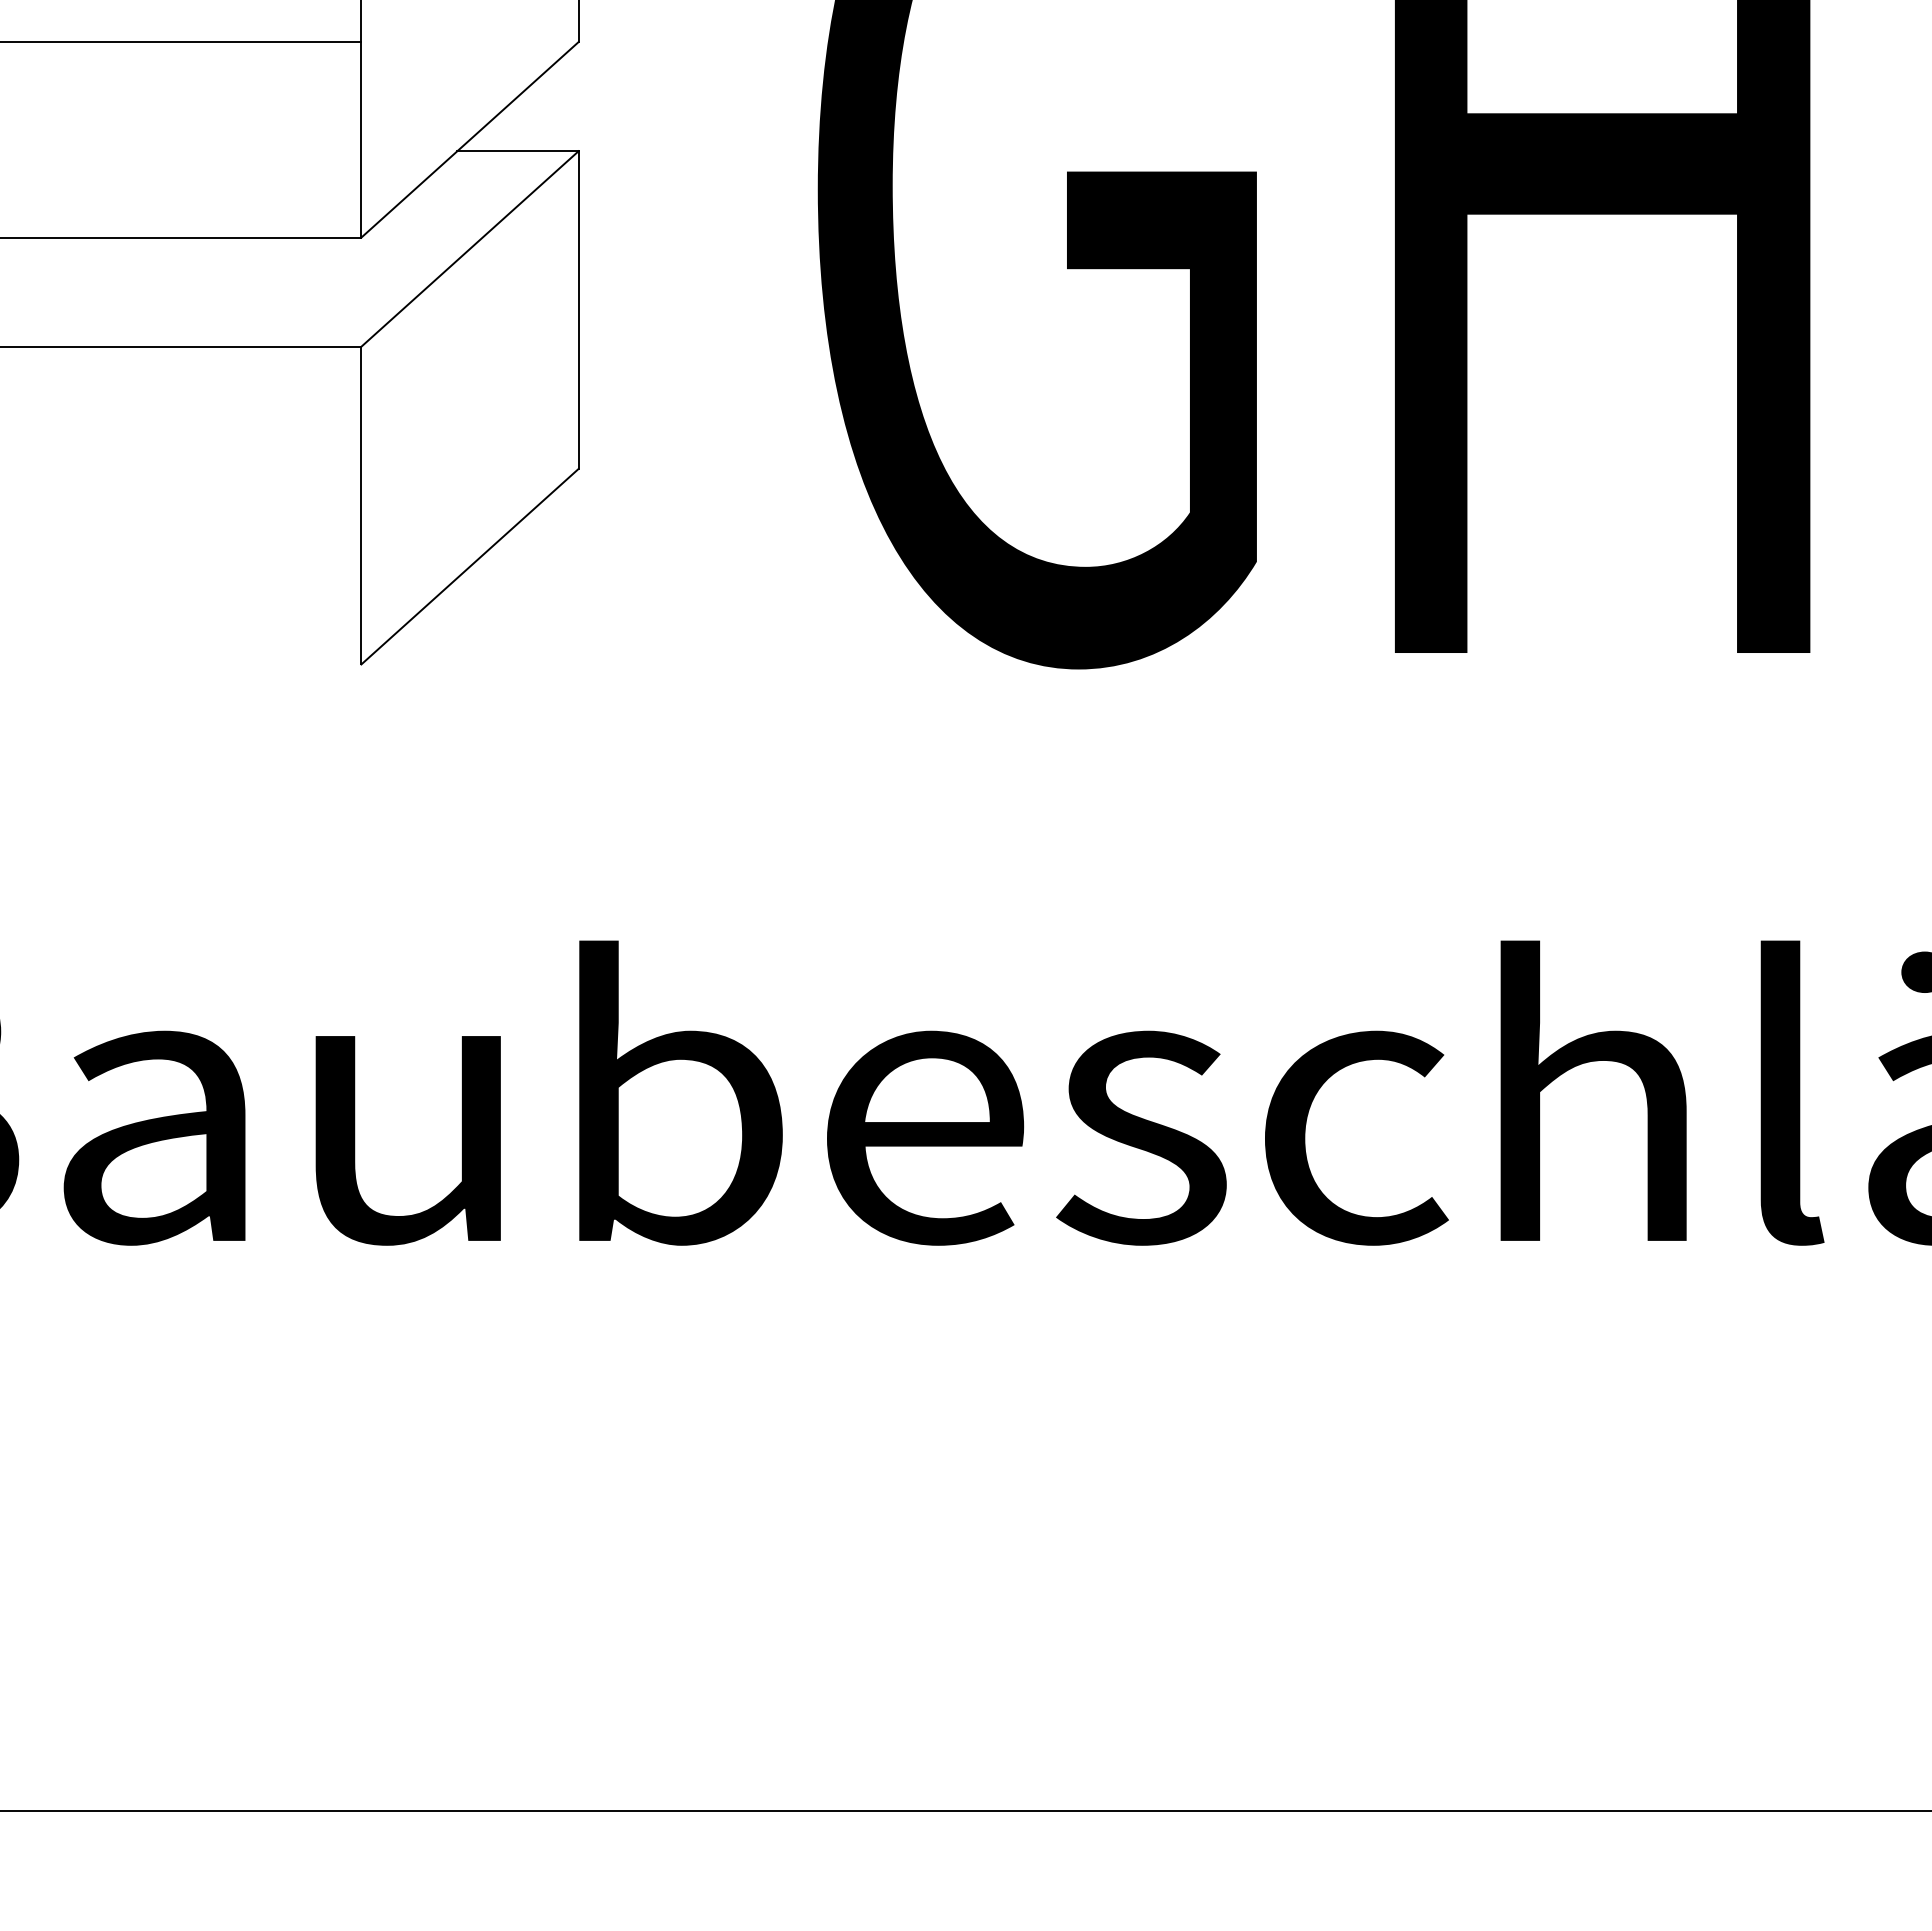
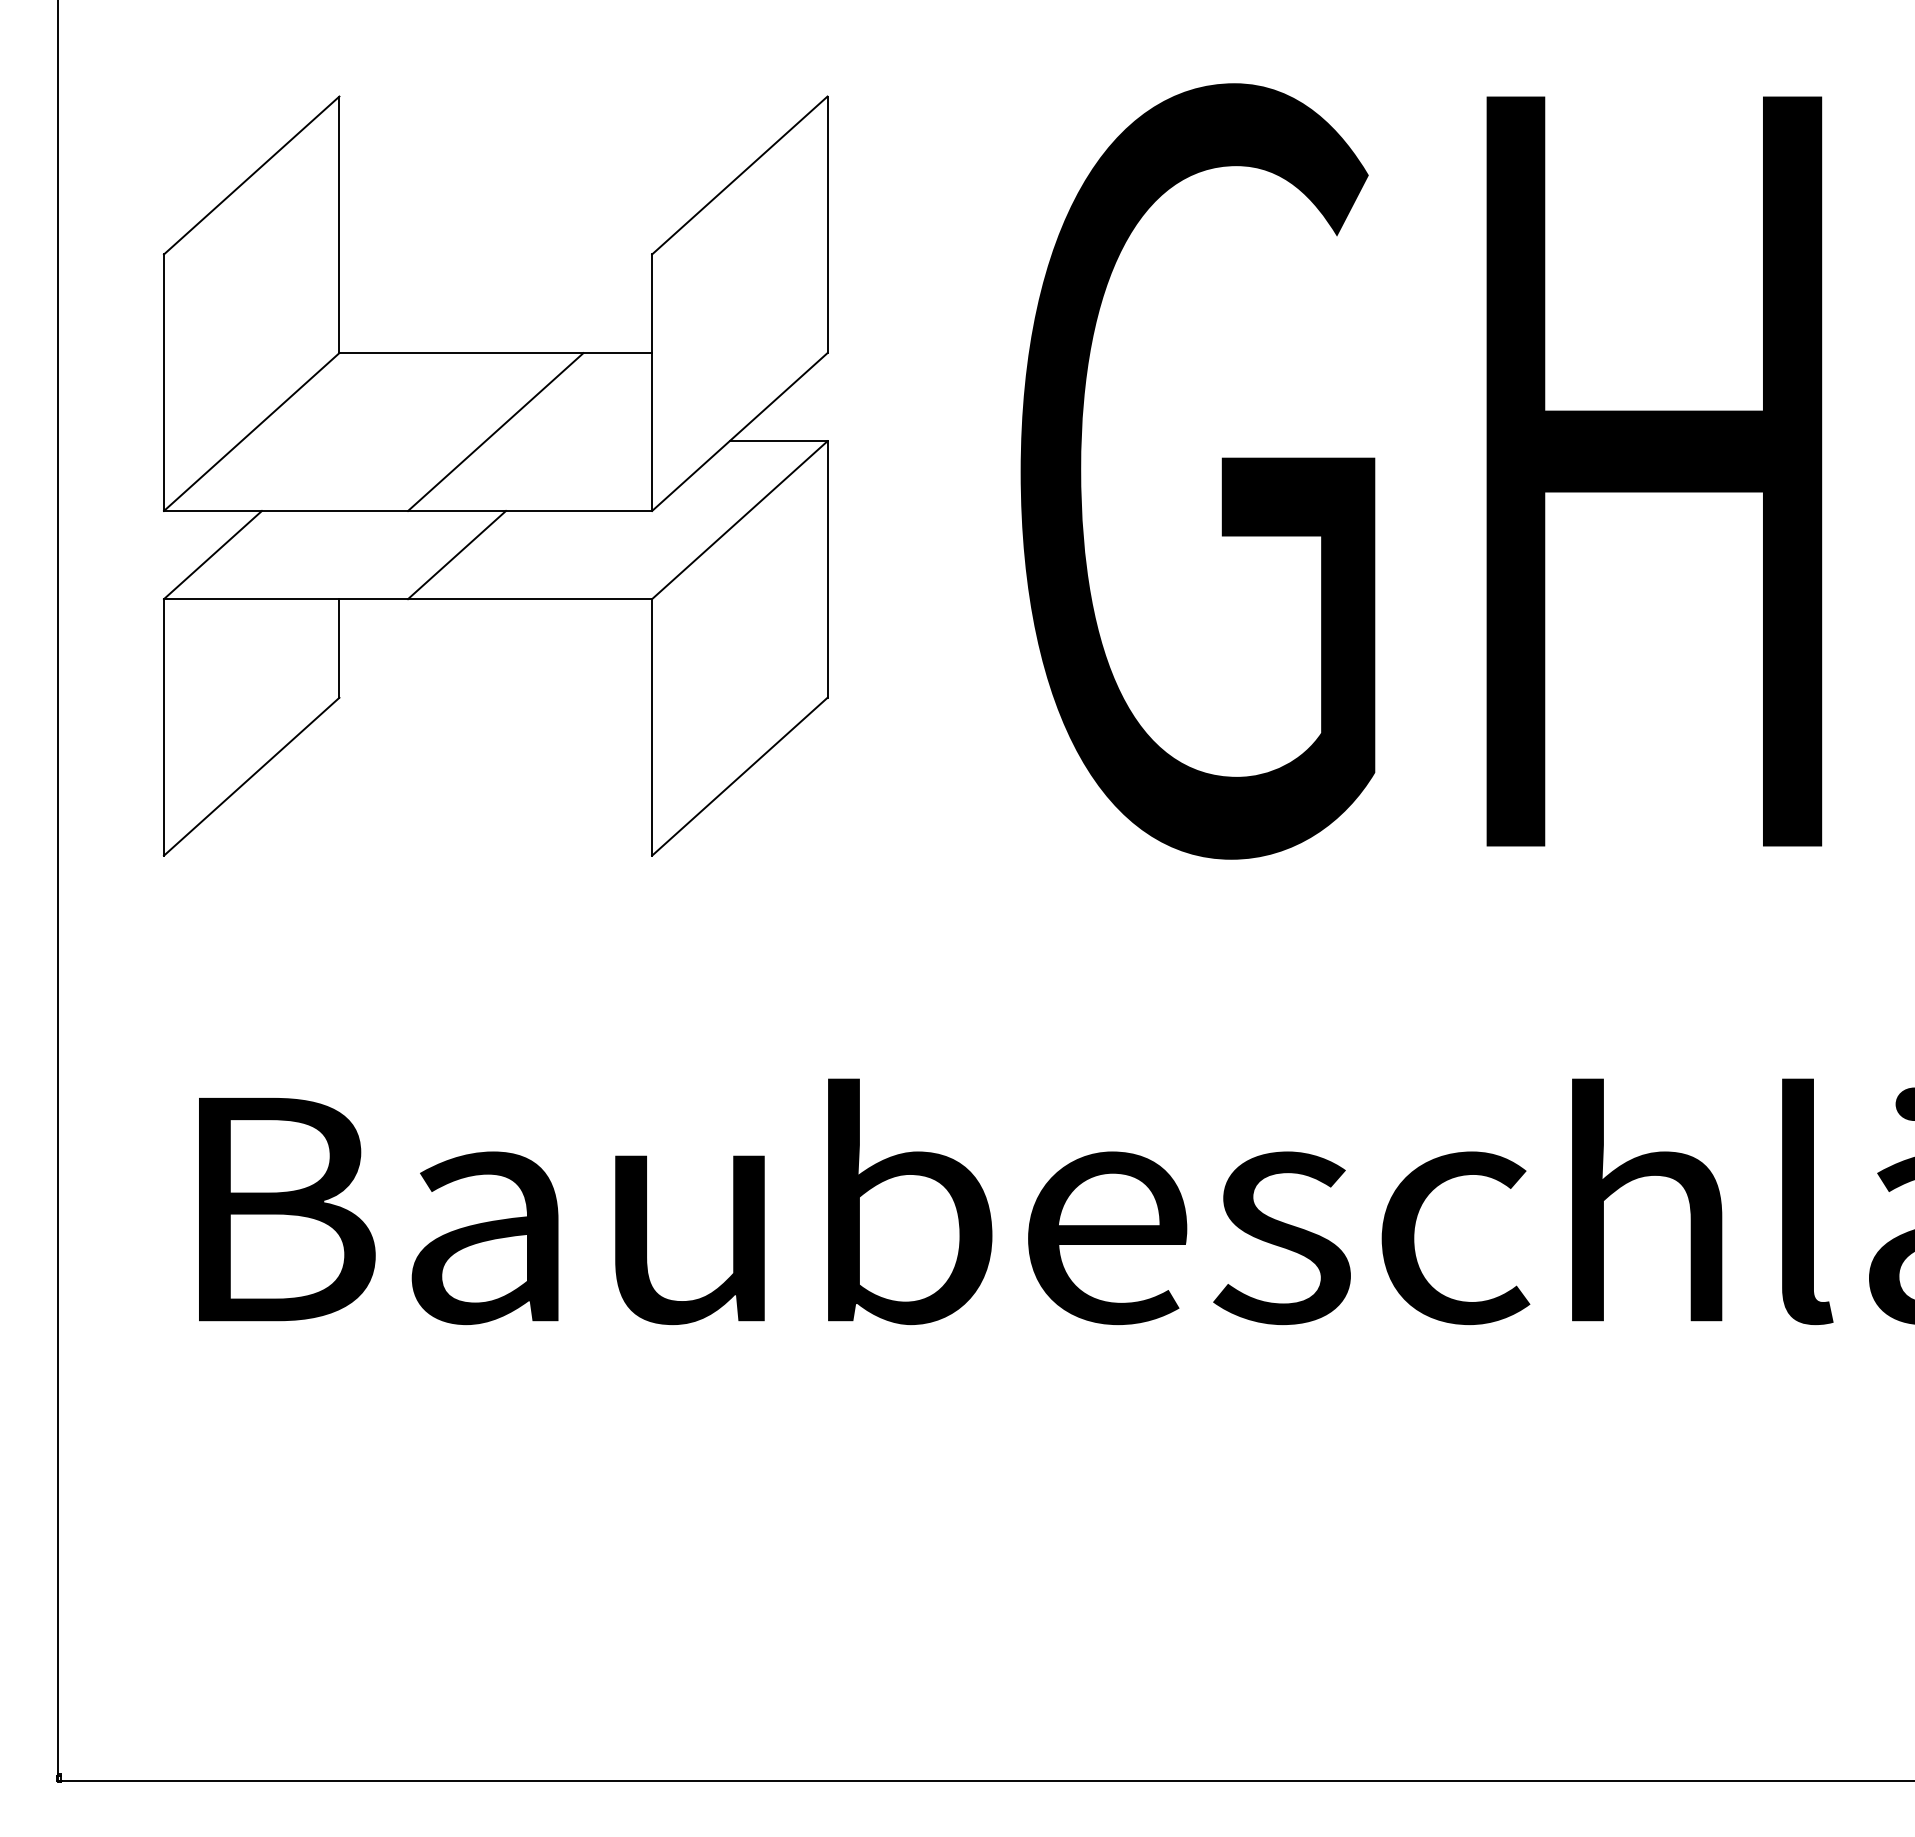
line: (167, 140) -> (495, 432), added
line: (120, 292) -> (457, 555), added

